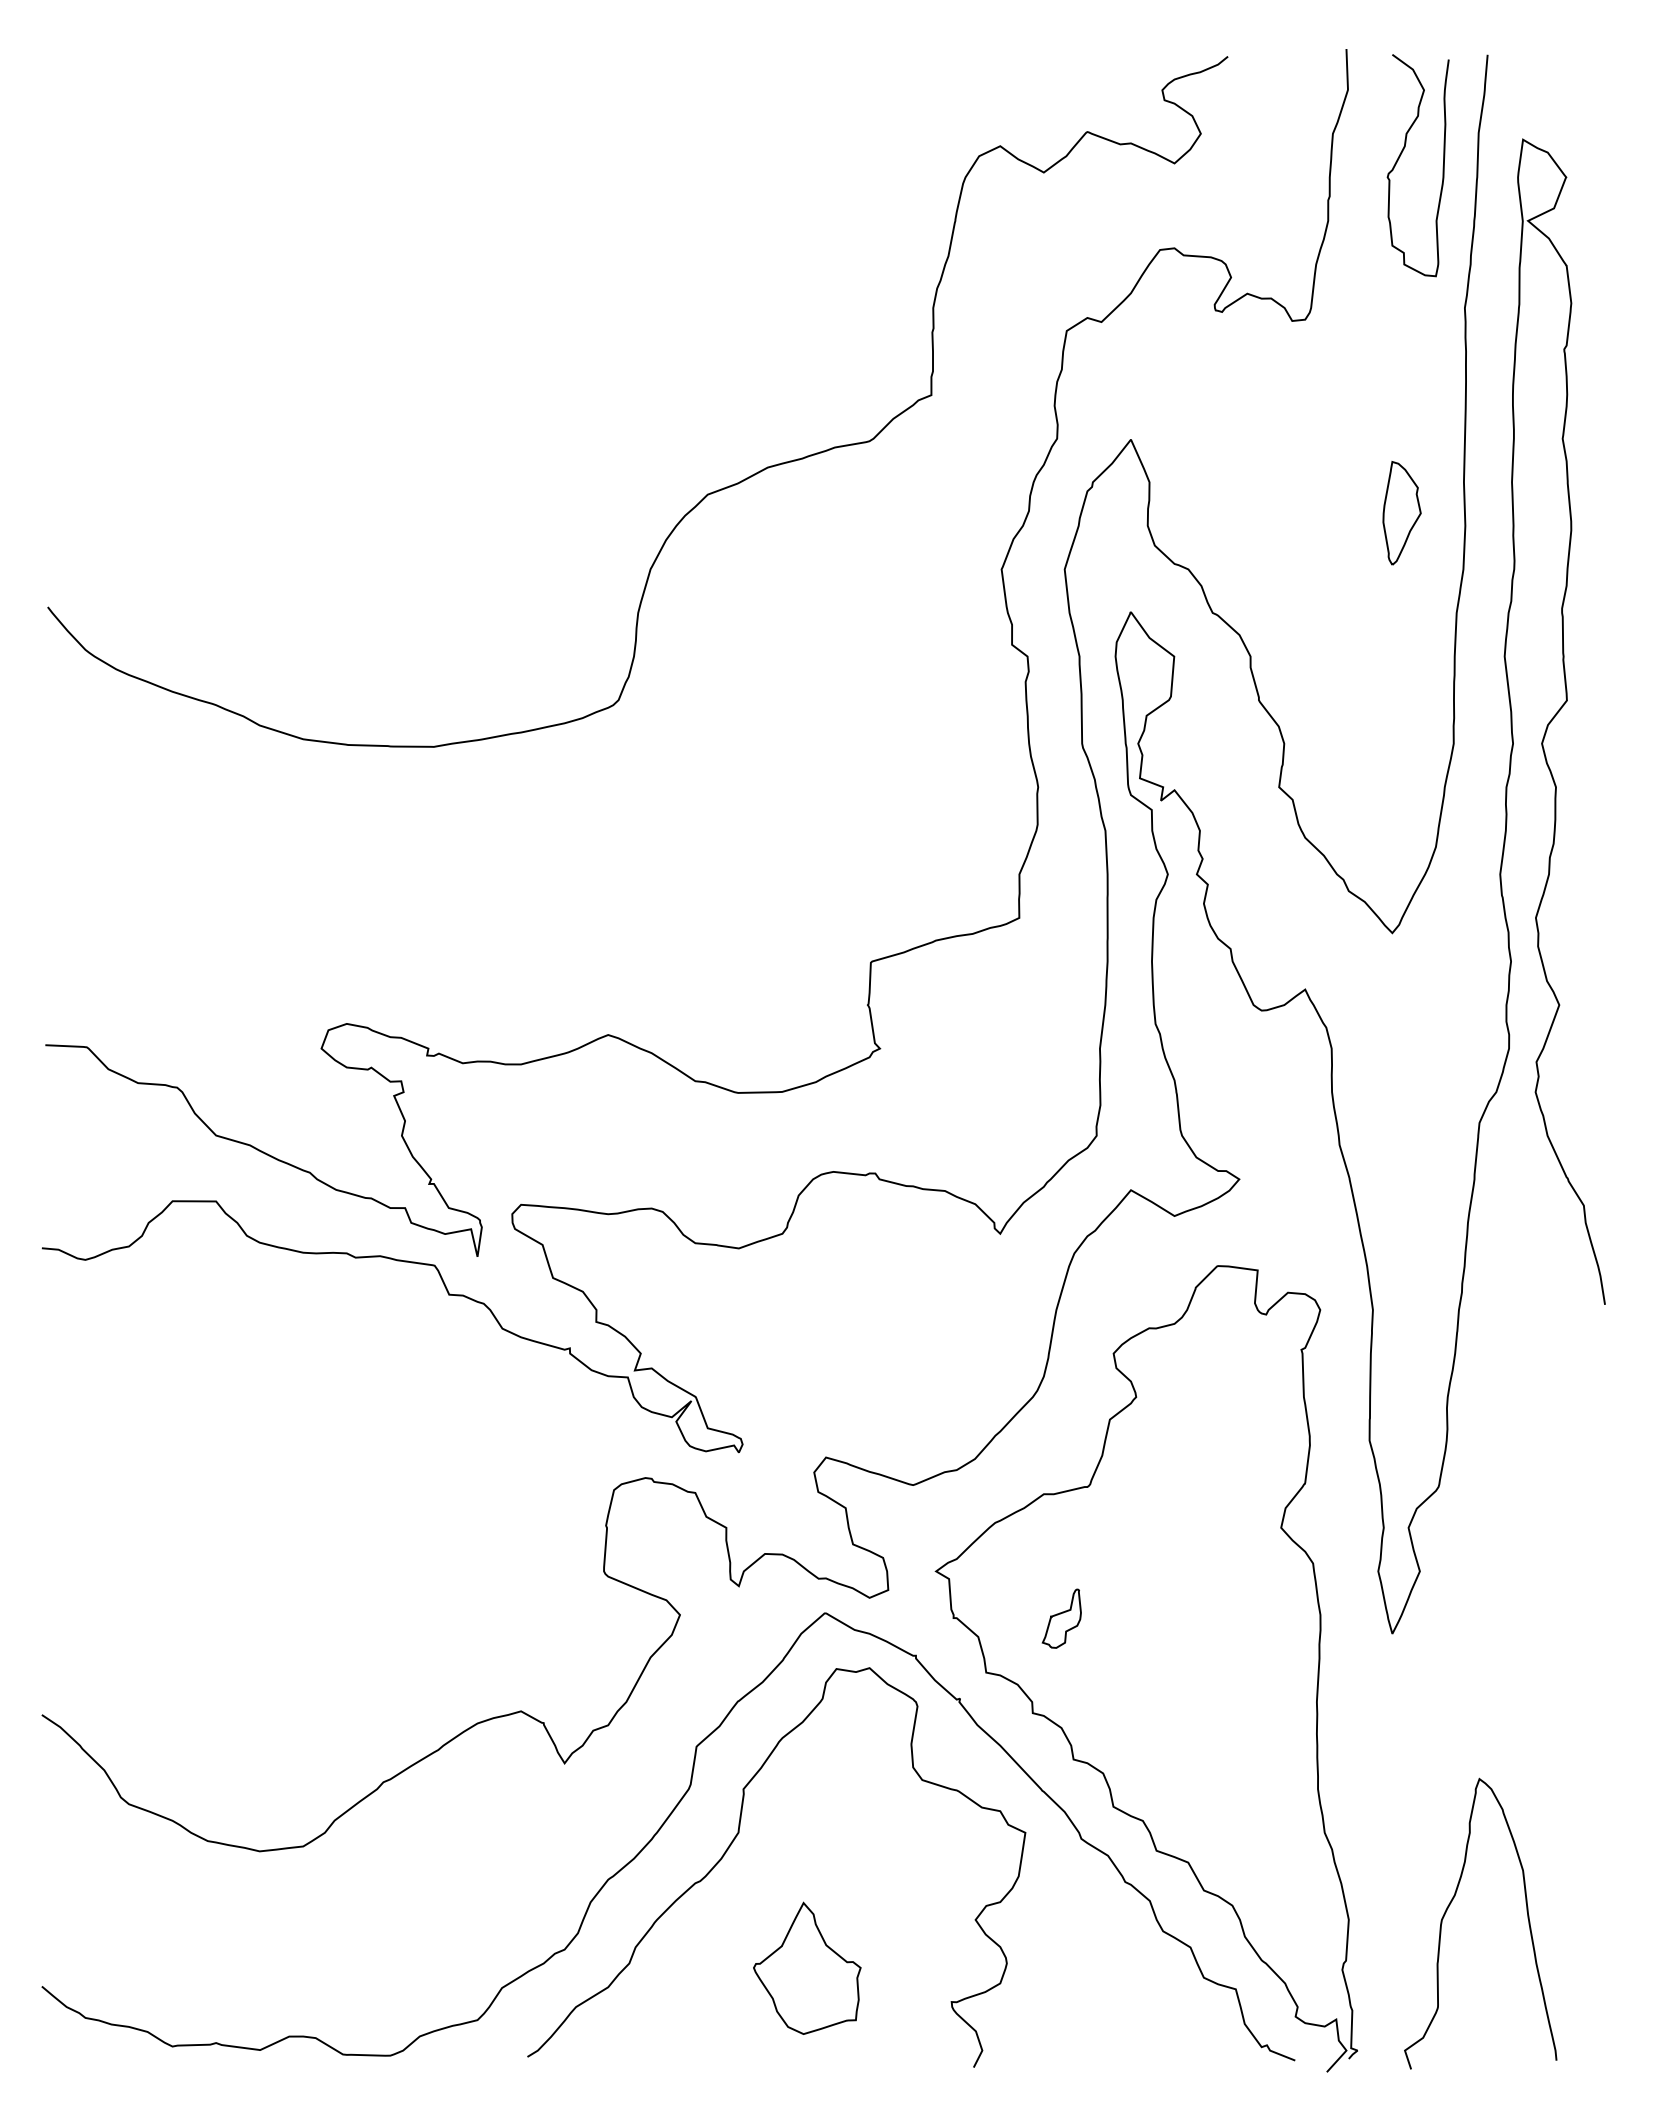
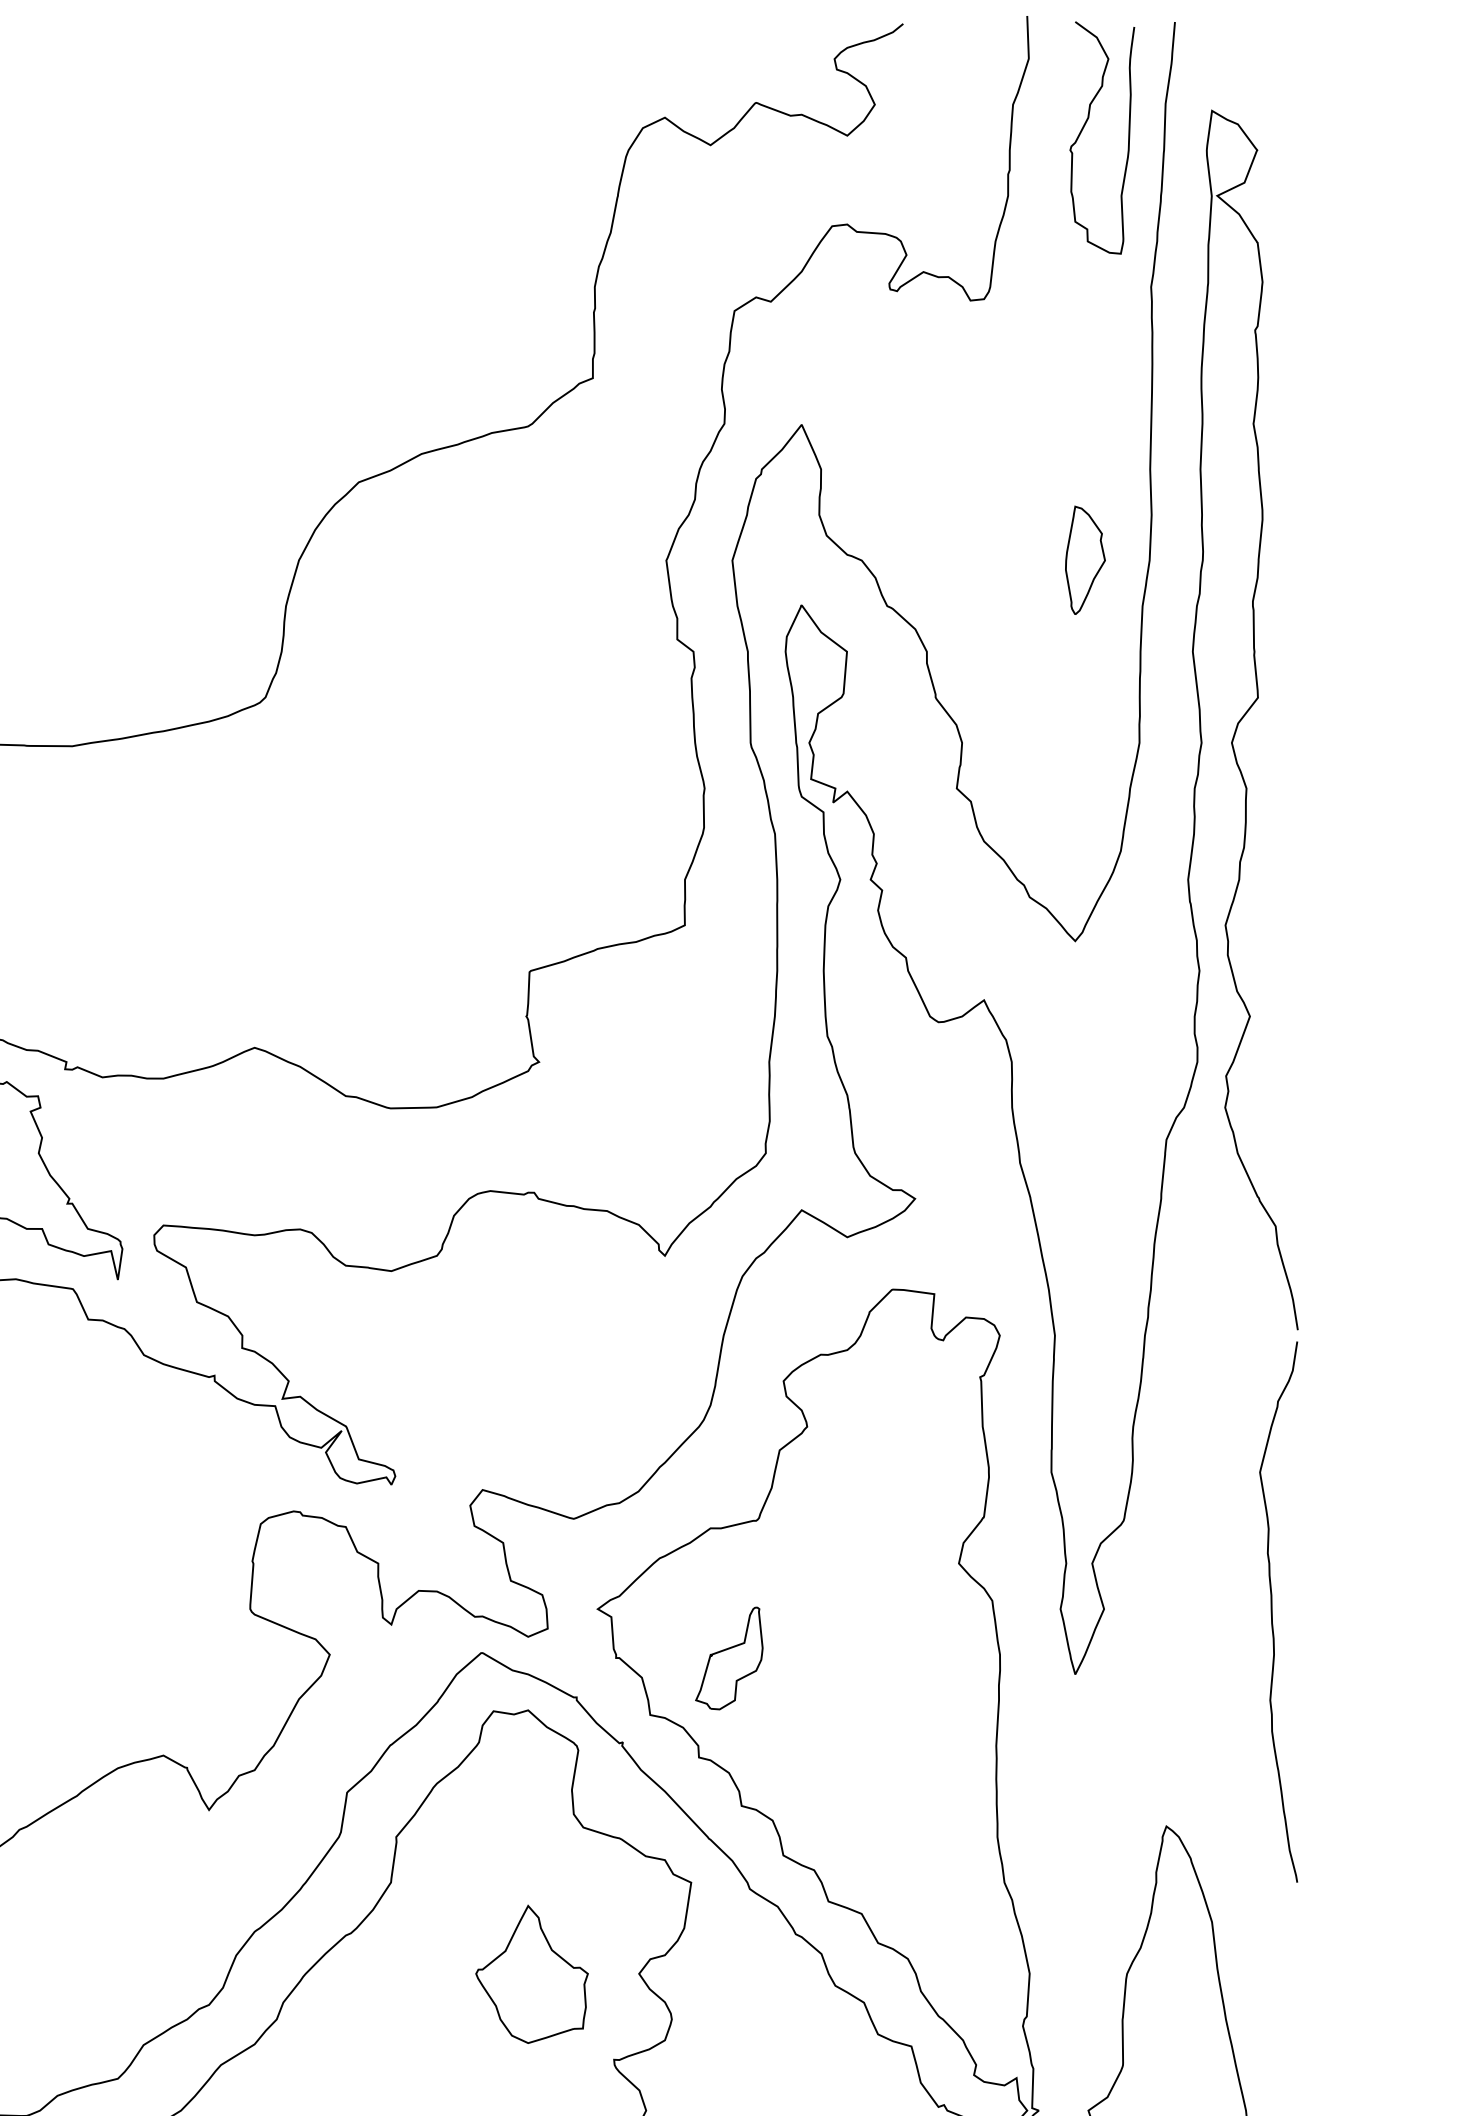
part: (1401, 513) -> (1084, 560), moved
curve: (1581, 1576) -> (1273, 1614), added
part: (1061, 1618) -> (729, 1658), size x1.67
part: (807, 1967) -> (532, 1973), moved

